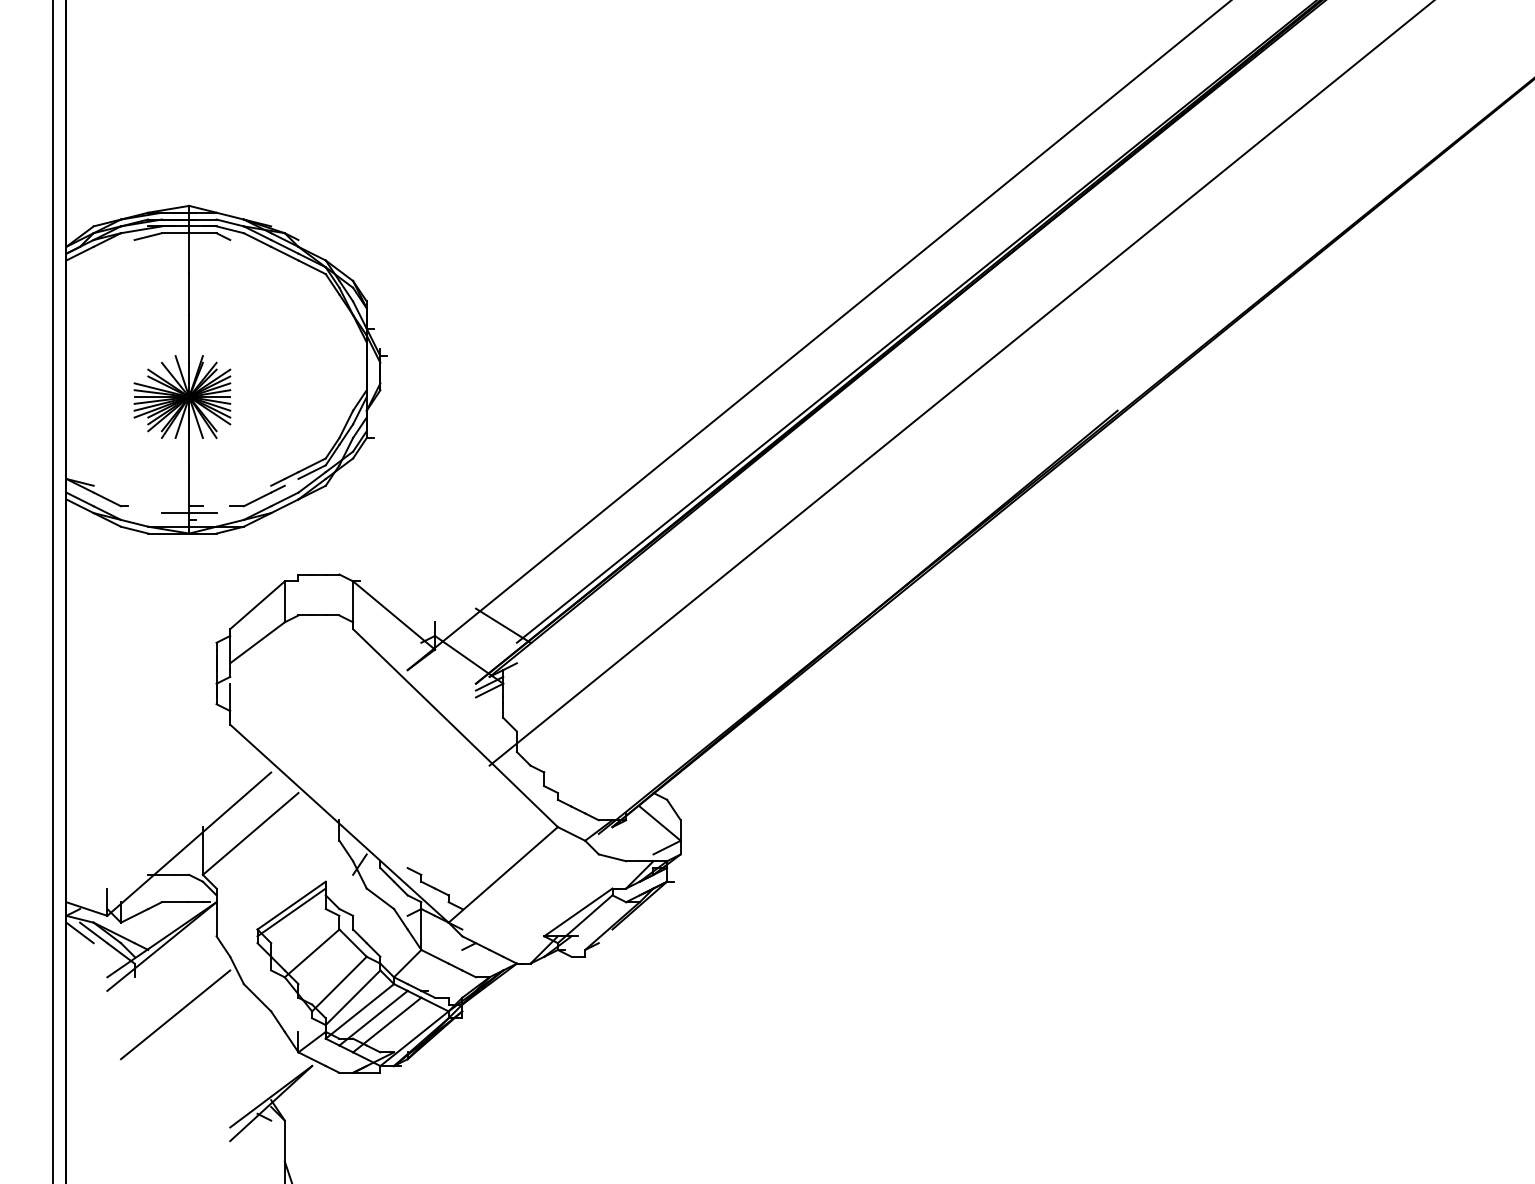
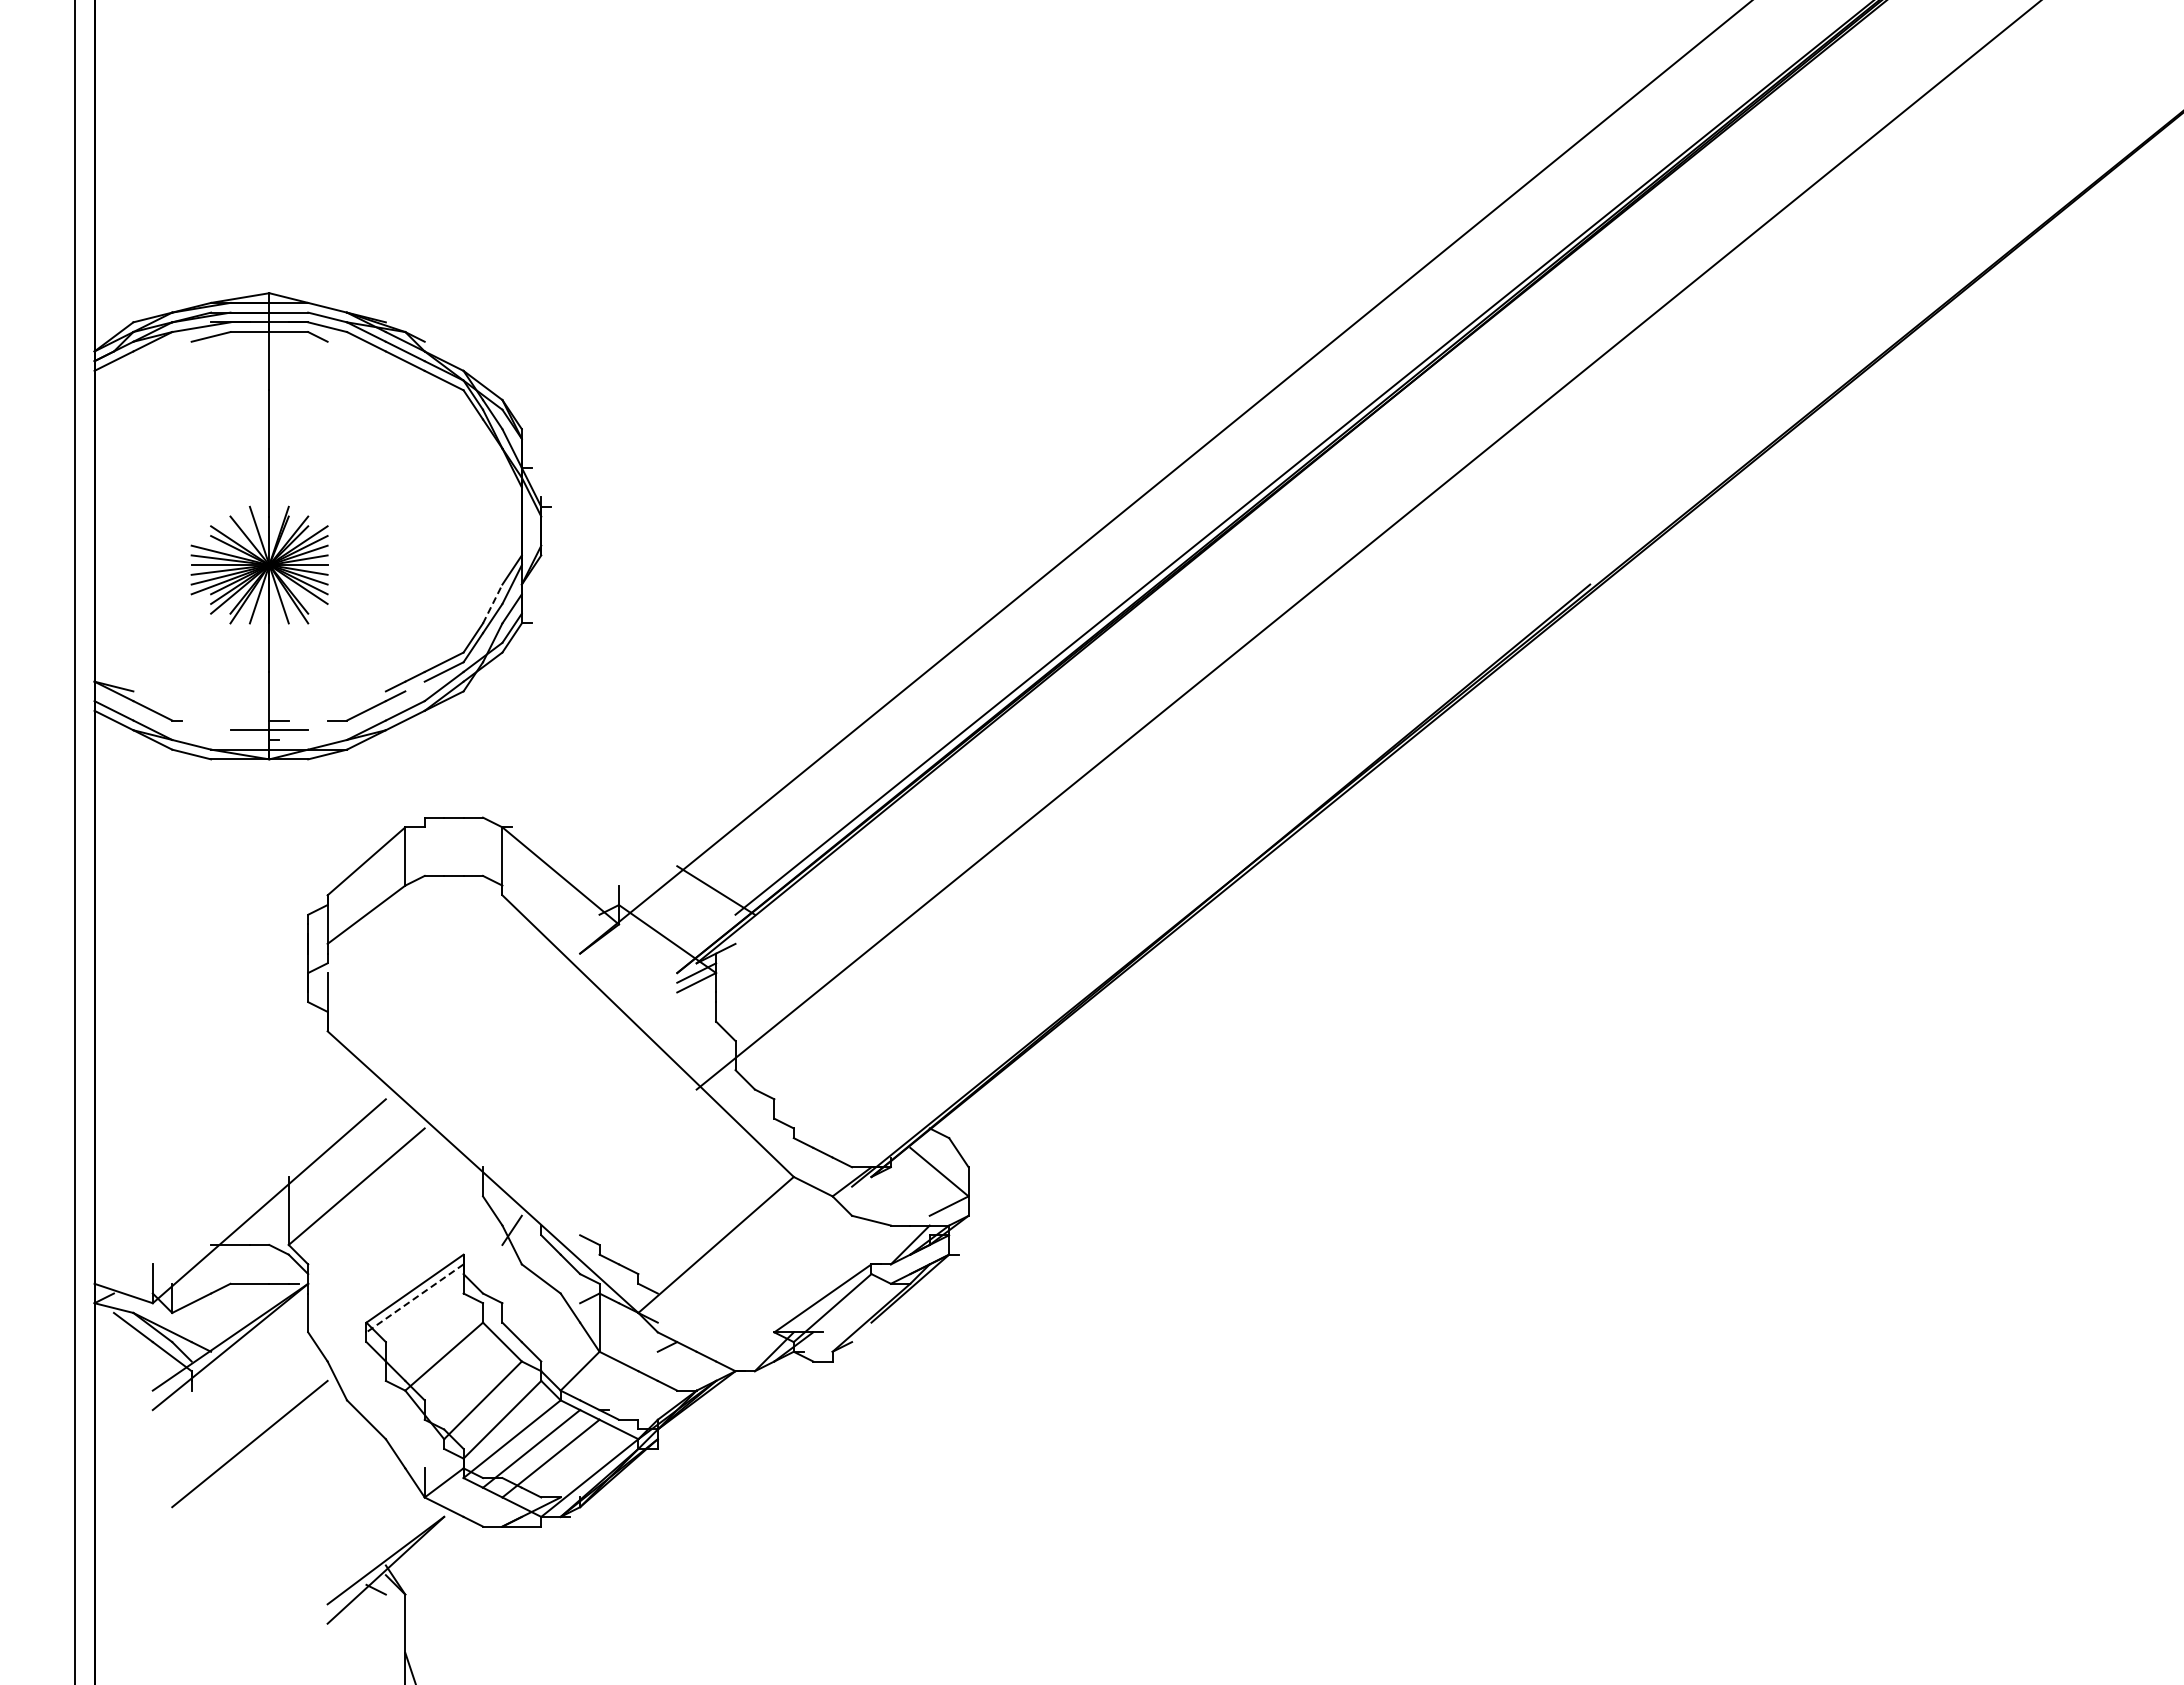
line: (346, 424) -> (492, 603), solid -> dashed
line: (291, 912) -> (414, 1298), solid -> dashed
line: (79, 932) -> (113, 1327), removed

